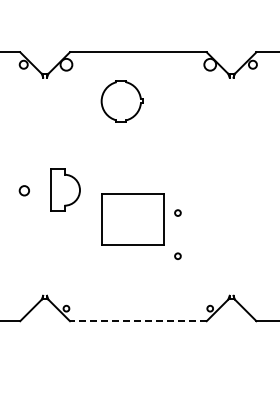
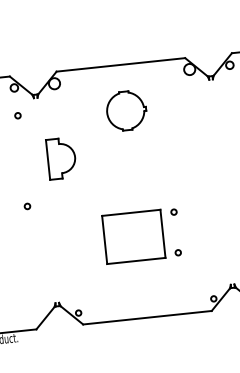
circle: (24, 94) -> (18, 115), added
part: (121, 101) -> (125, 111), moved
part: (65, 189) -> (61, 157), moved
circle: (24, 190) -> (27, 206), size x0.62
part: (132, 219) -> (133, 236), moved
line: (137, 321) -> (146, 318), dashed -> solid

